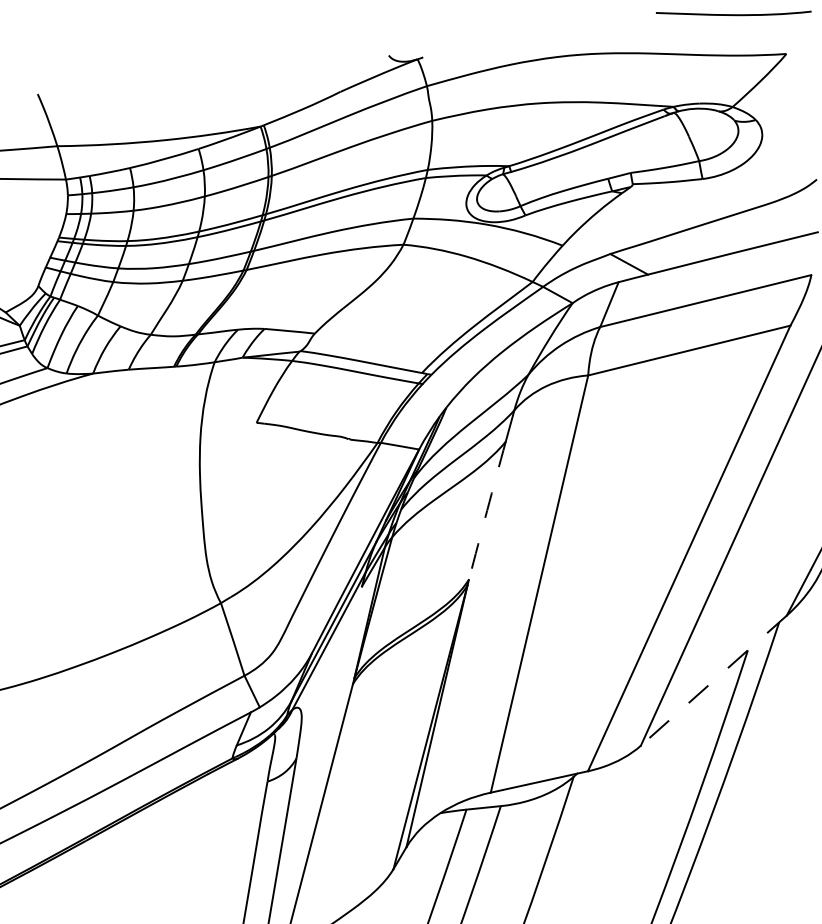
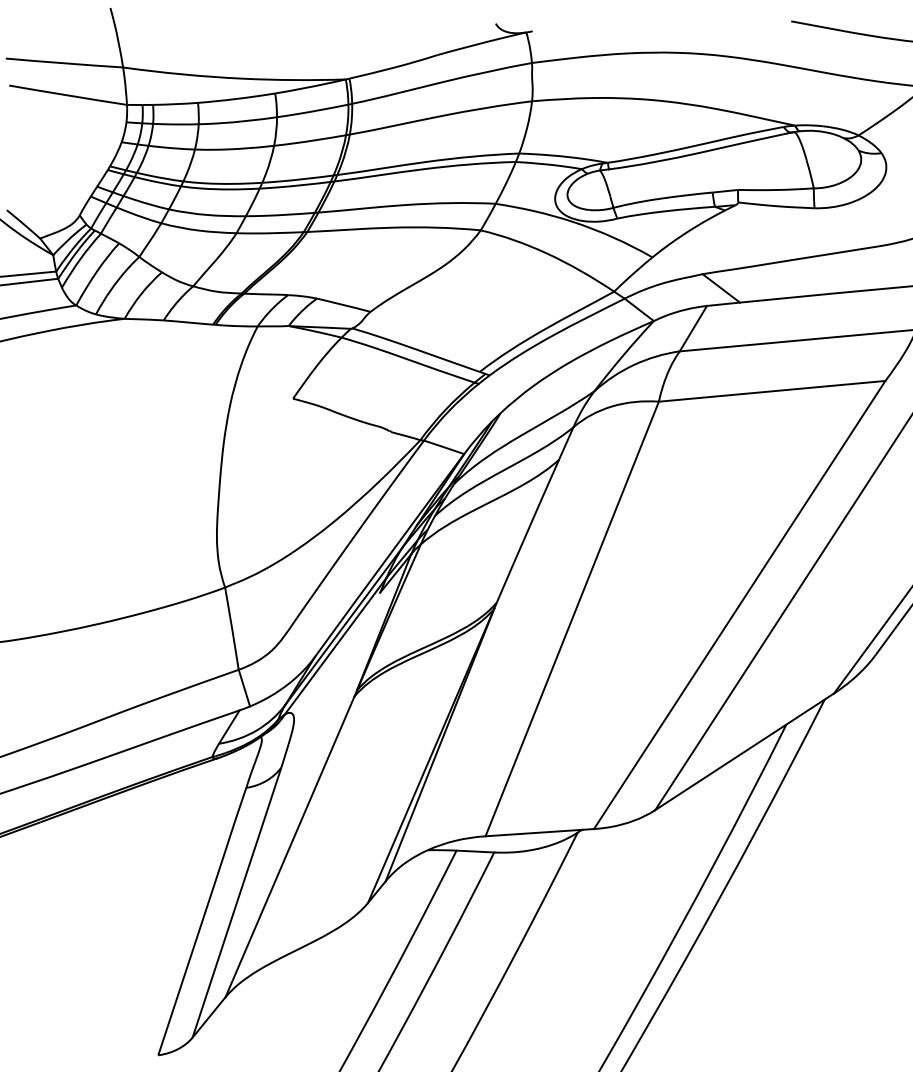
arc: (486, 510) -> (527, 530), dashed -> solid
line: (713, 680) -> (744, 751), dashed -> solid

